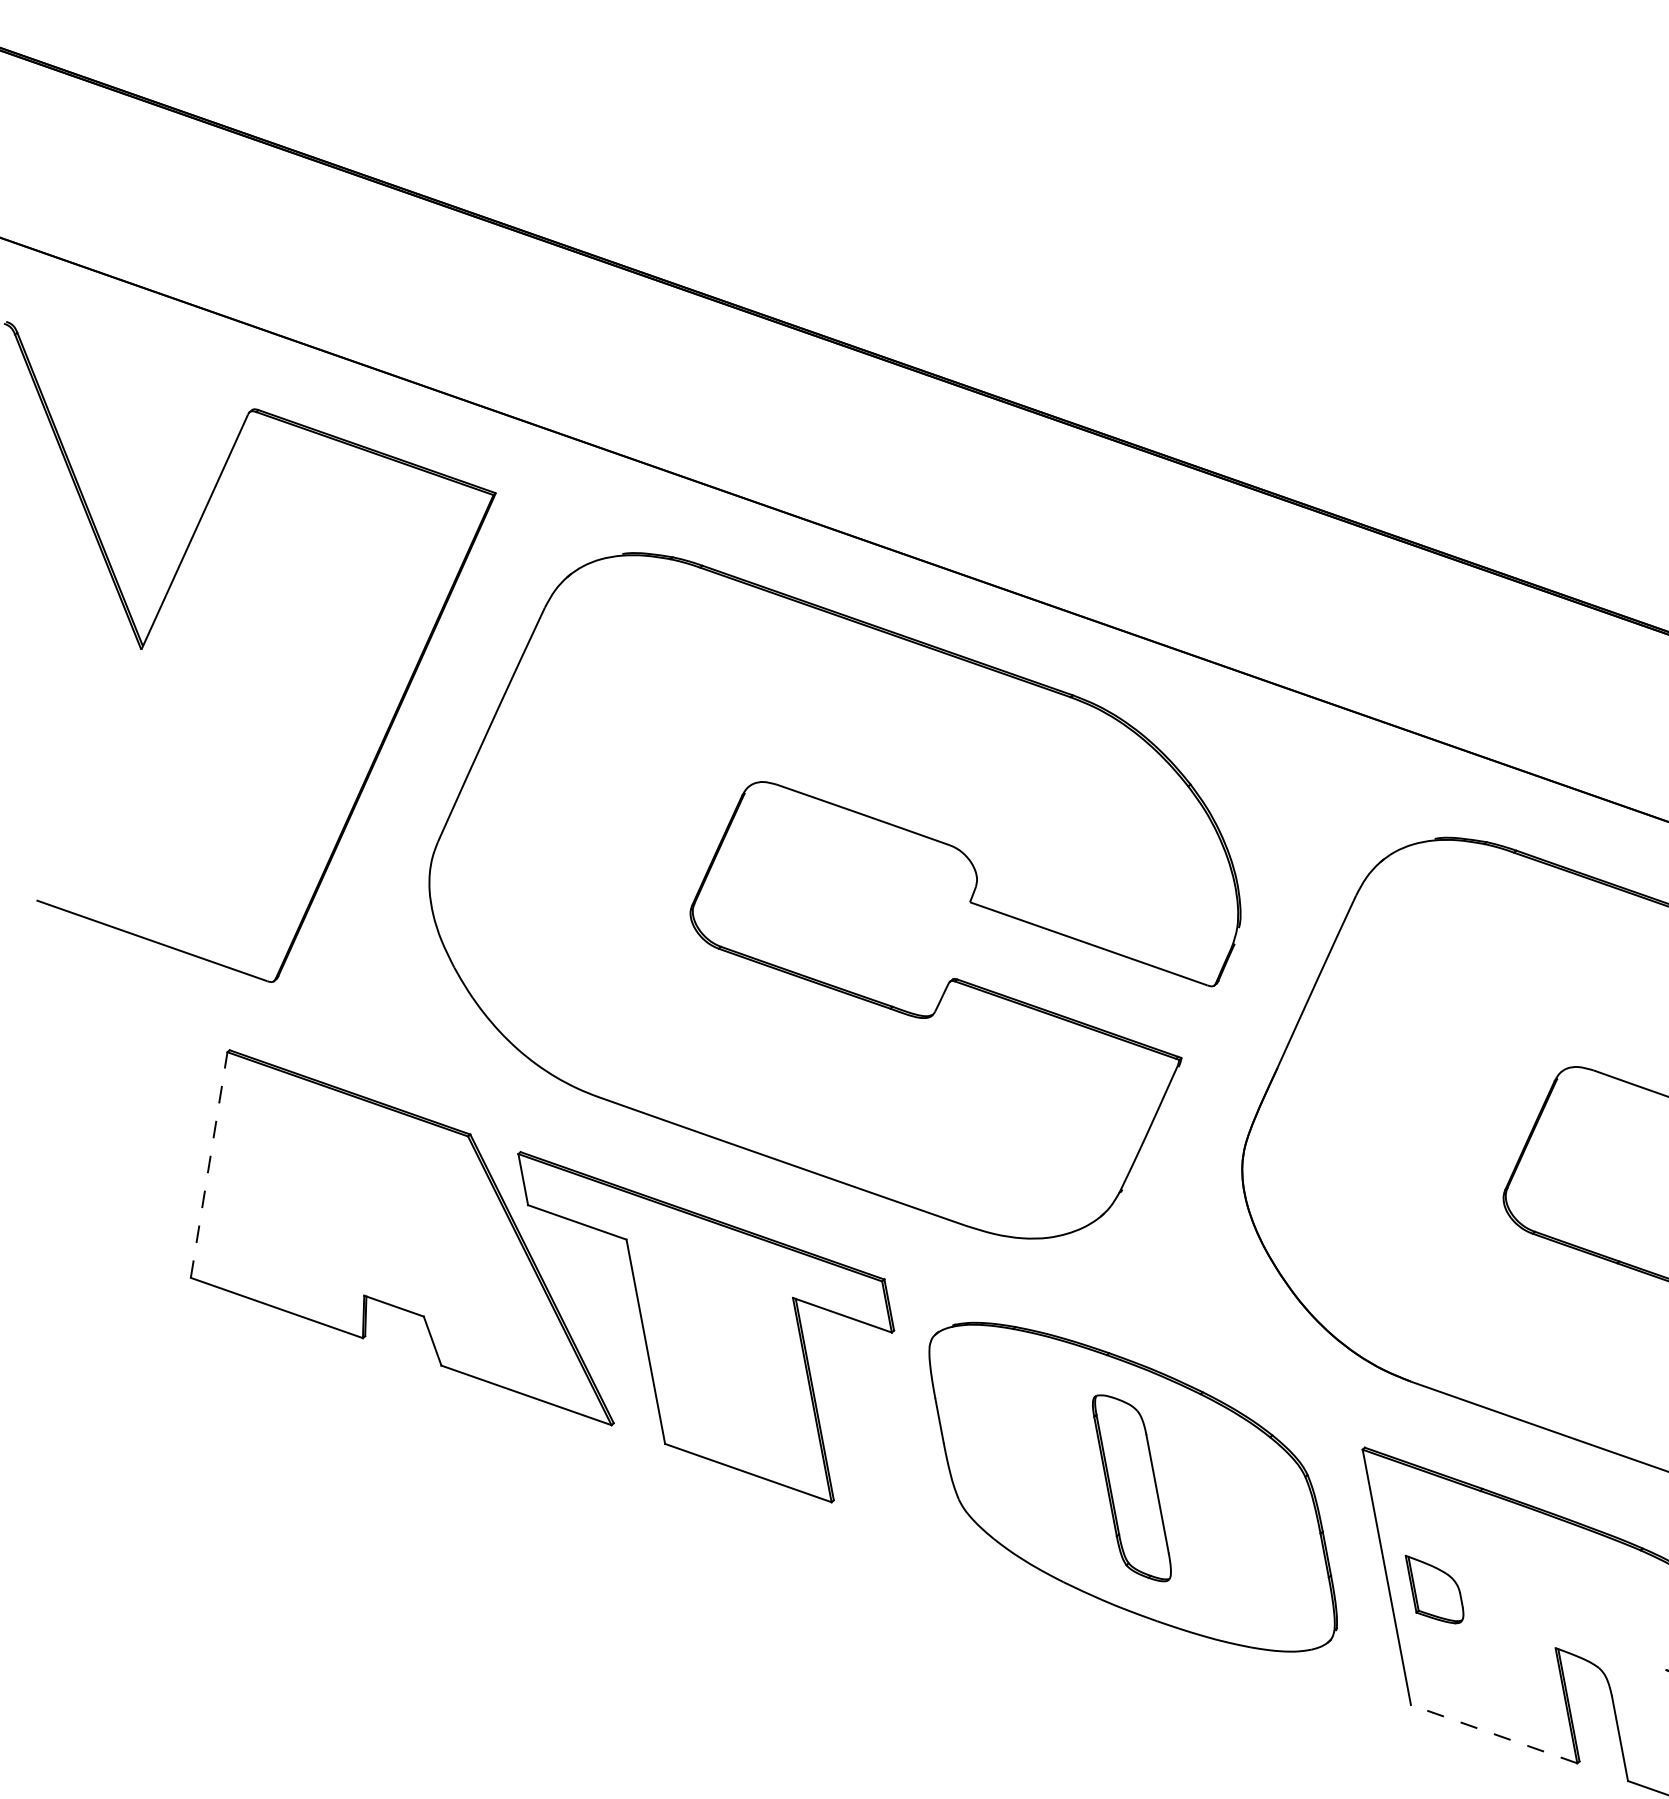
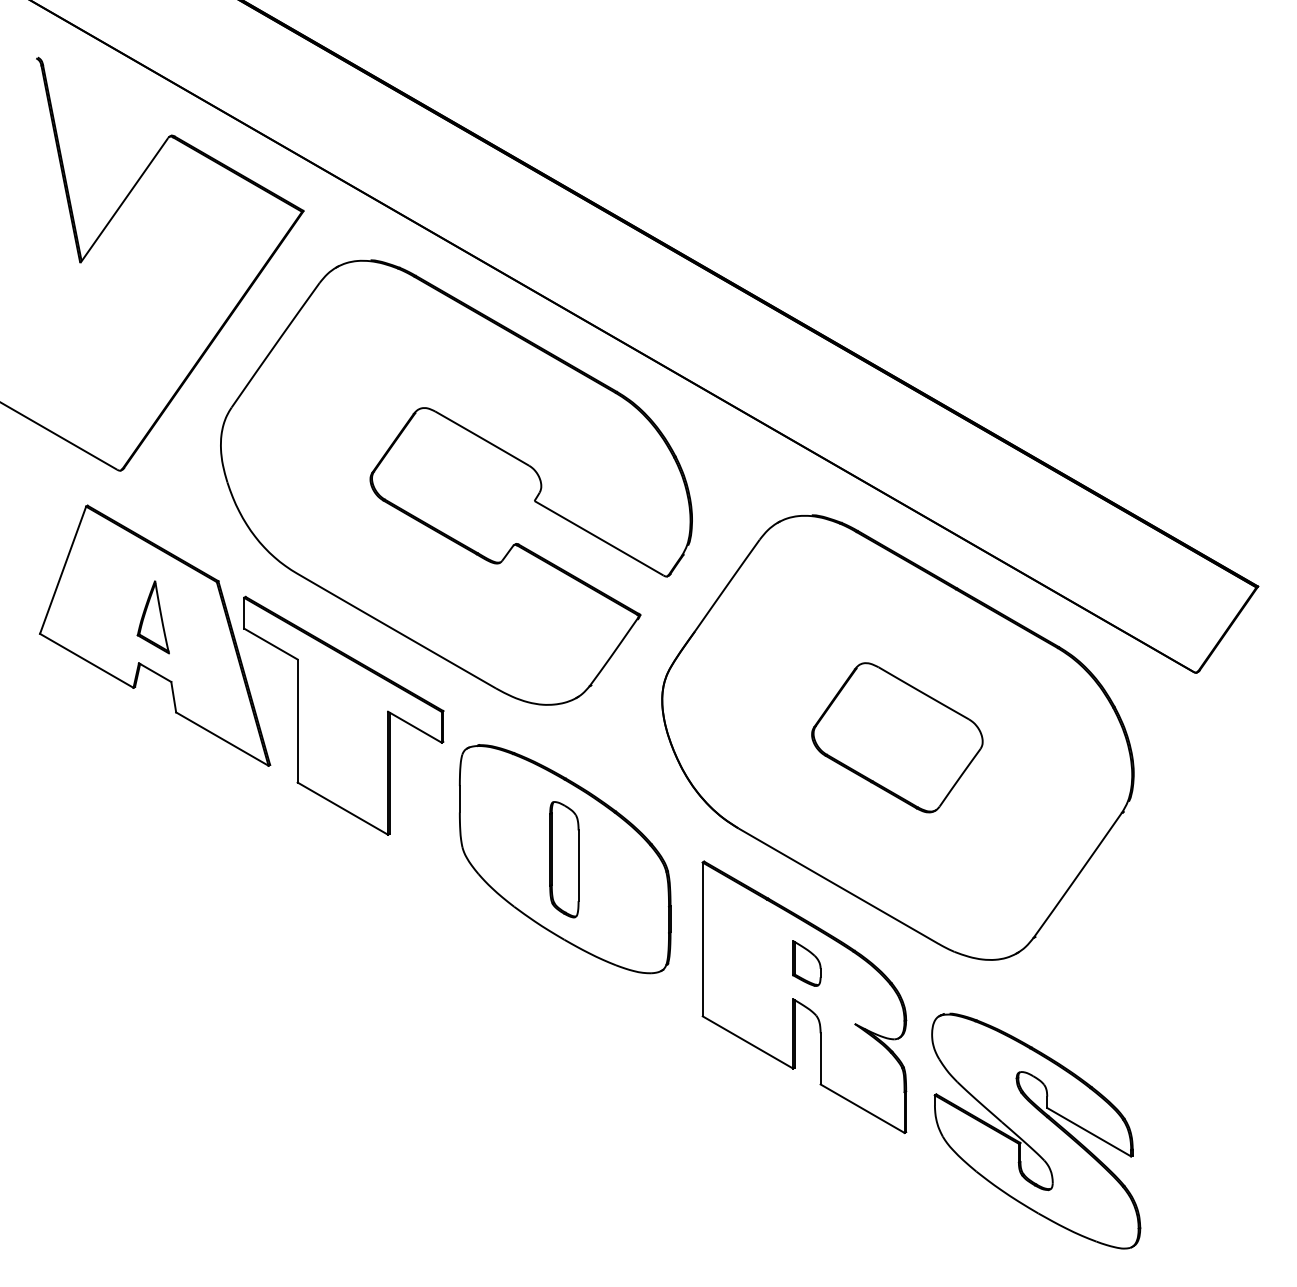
line: (209, 1165) -> (63, 570), dashed -> solid
part: (372, 1215) -> (152, 617), added
part: (1434, 1588) -> (806, 963), moved
line: (1493, 1734) -> (747, 1042), dashed -> solid

